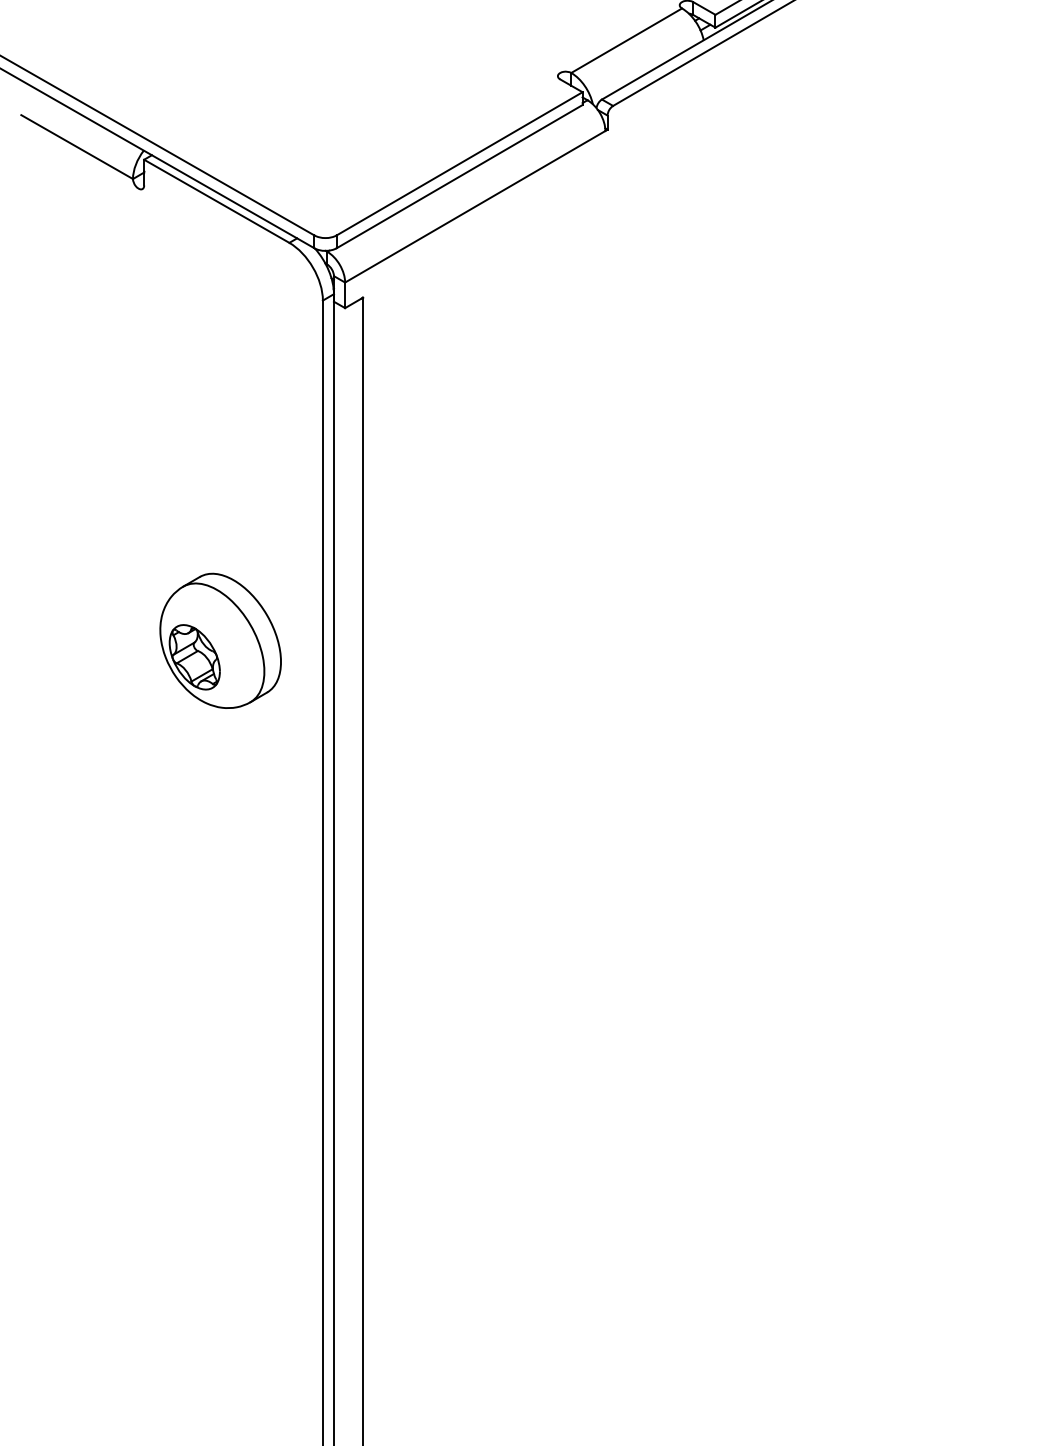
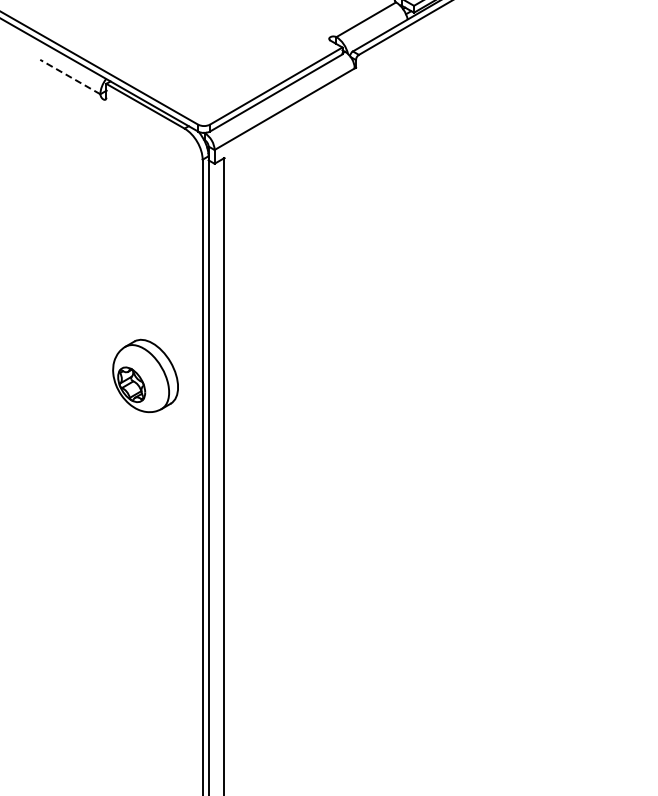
line: (77, 147) -> (70, 77), solid -> dashed
part: (220, 640) -> (145, 375), moved

